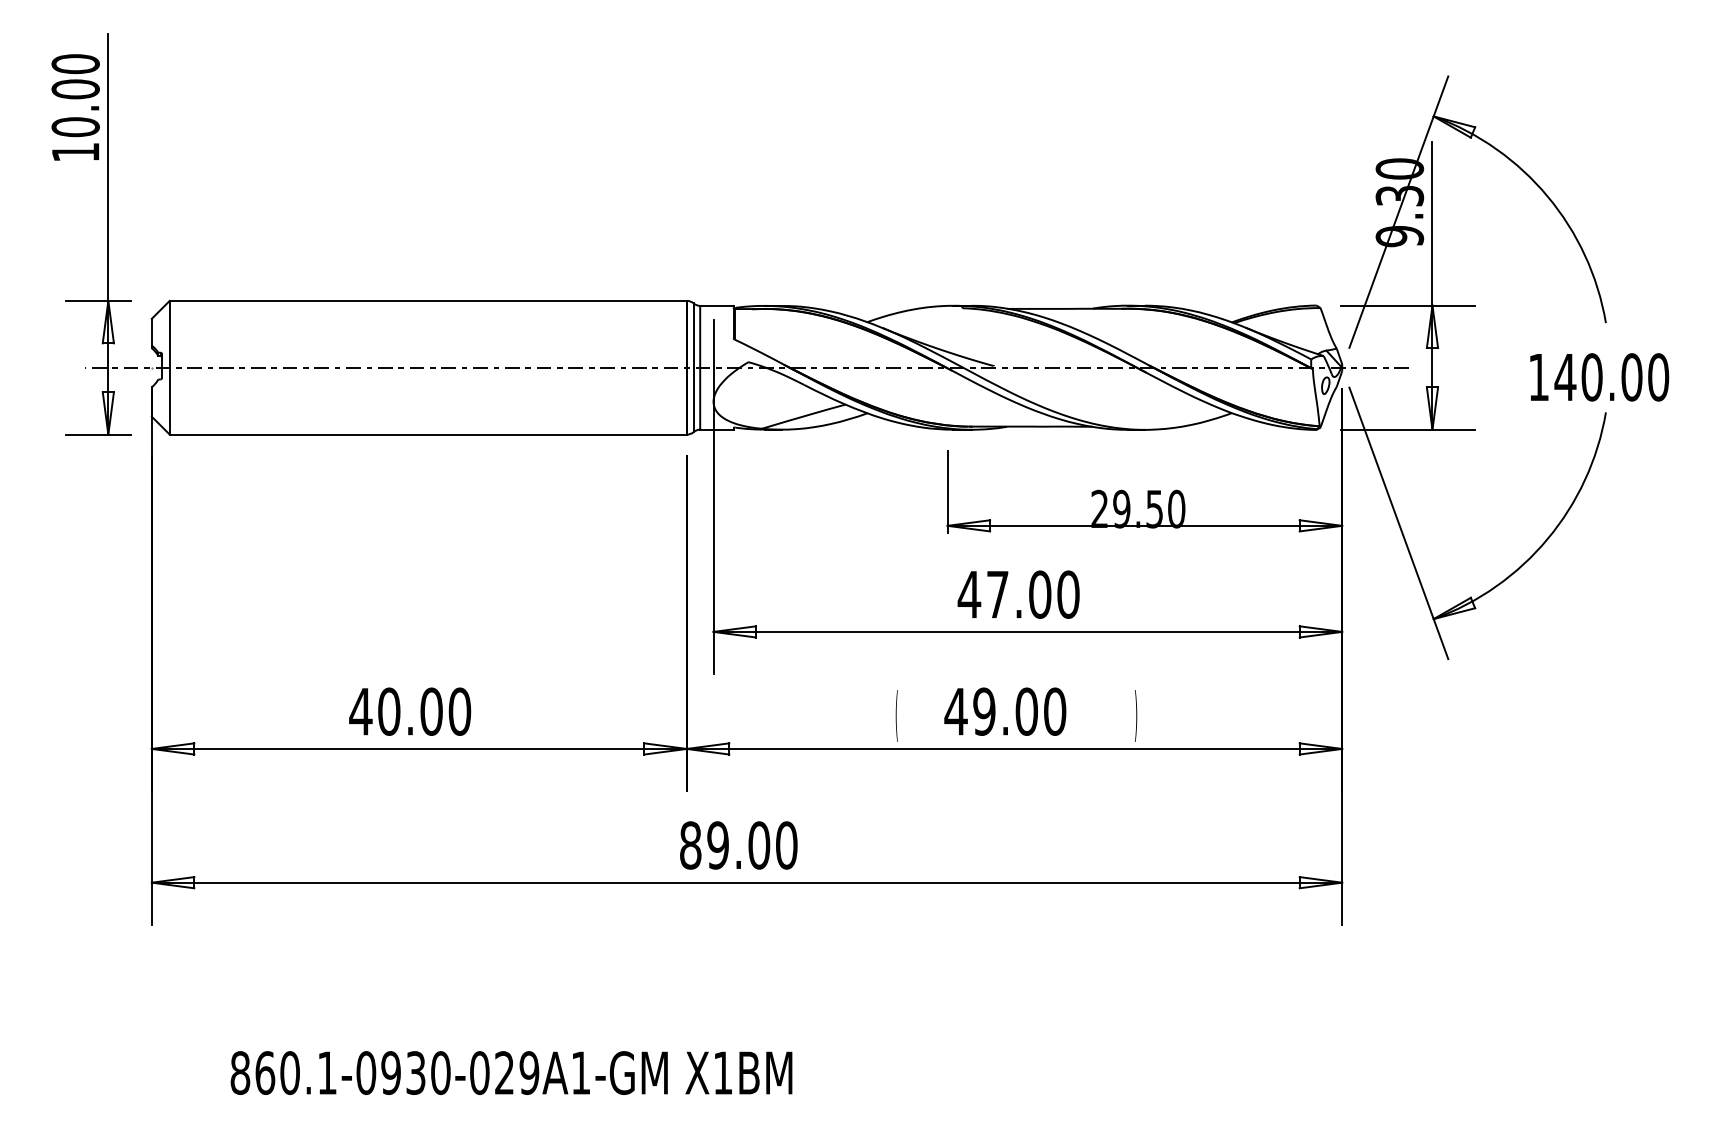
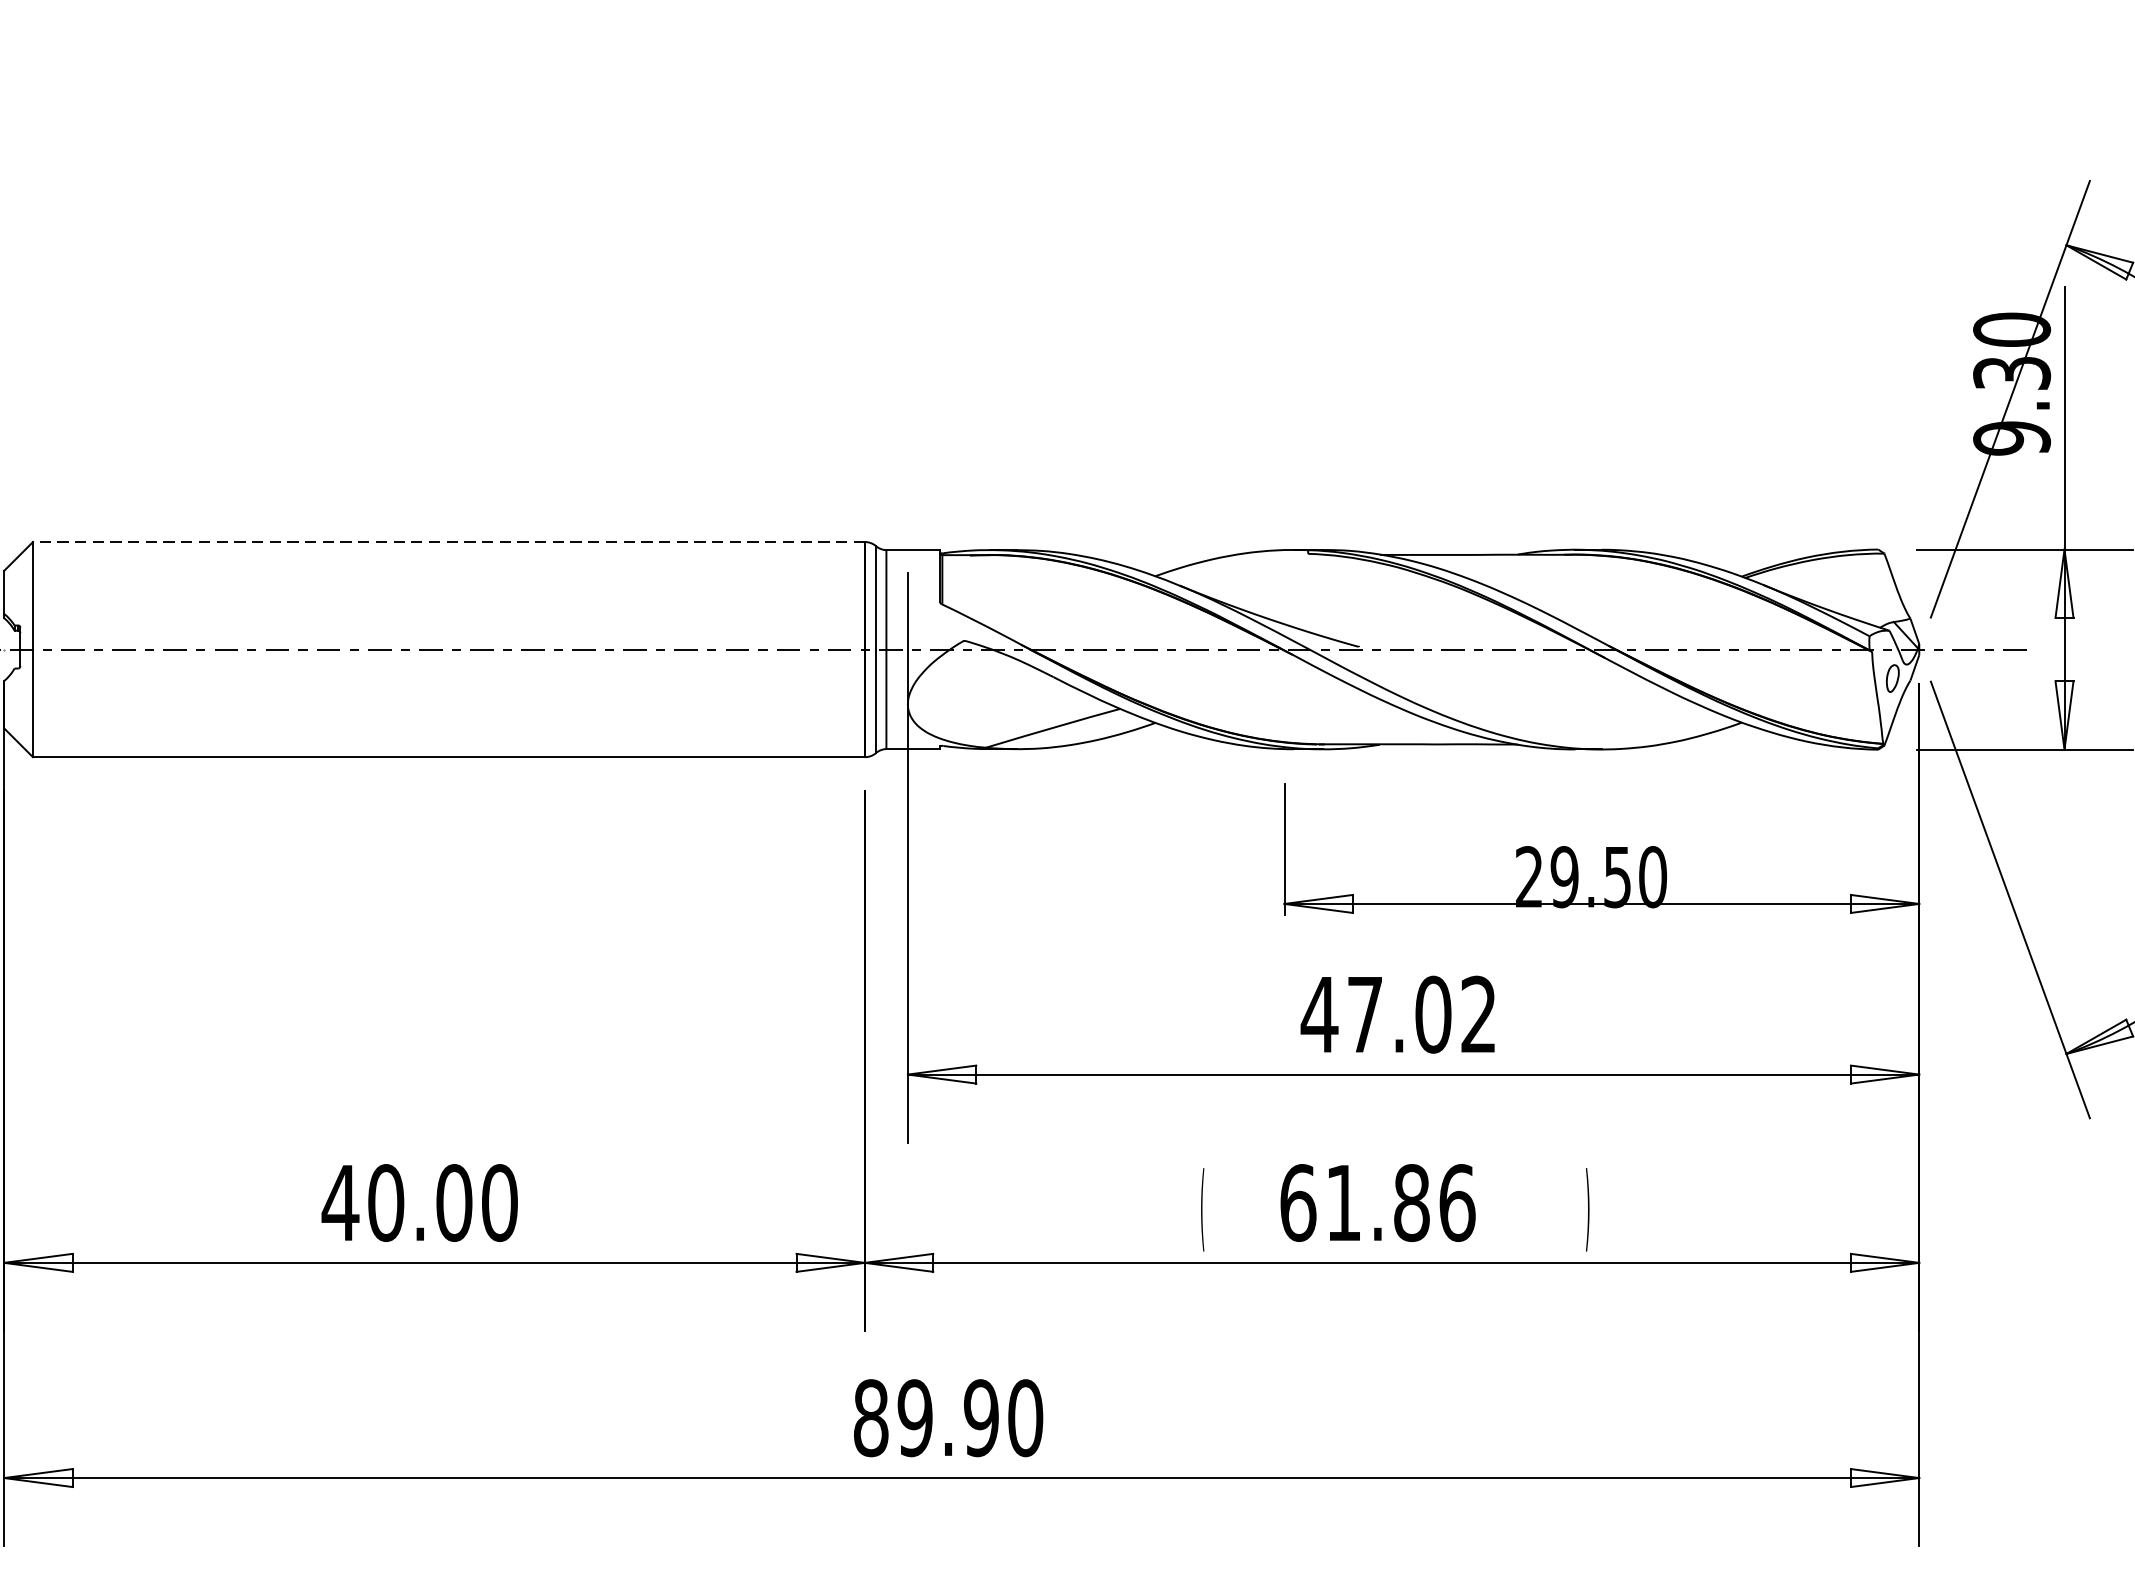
line: (428, 300) -> (449, 541), solid -> dashed
text: (1068, 594) -> (1478, 1014), 47.00 -> 47.02
text: (1005, 711) -> (1377, 1202), 49.00 -> 61.86
text: (759, 845) -> (981, 1418), 89.00 -> 89.90

